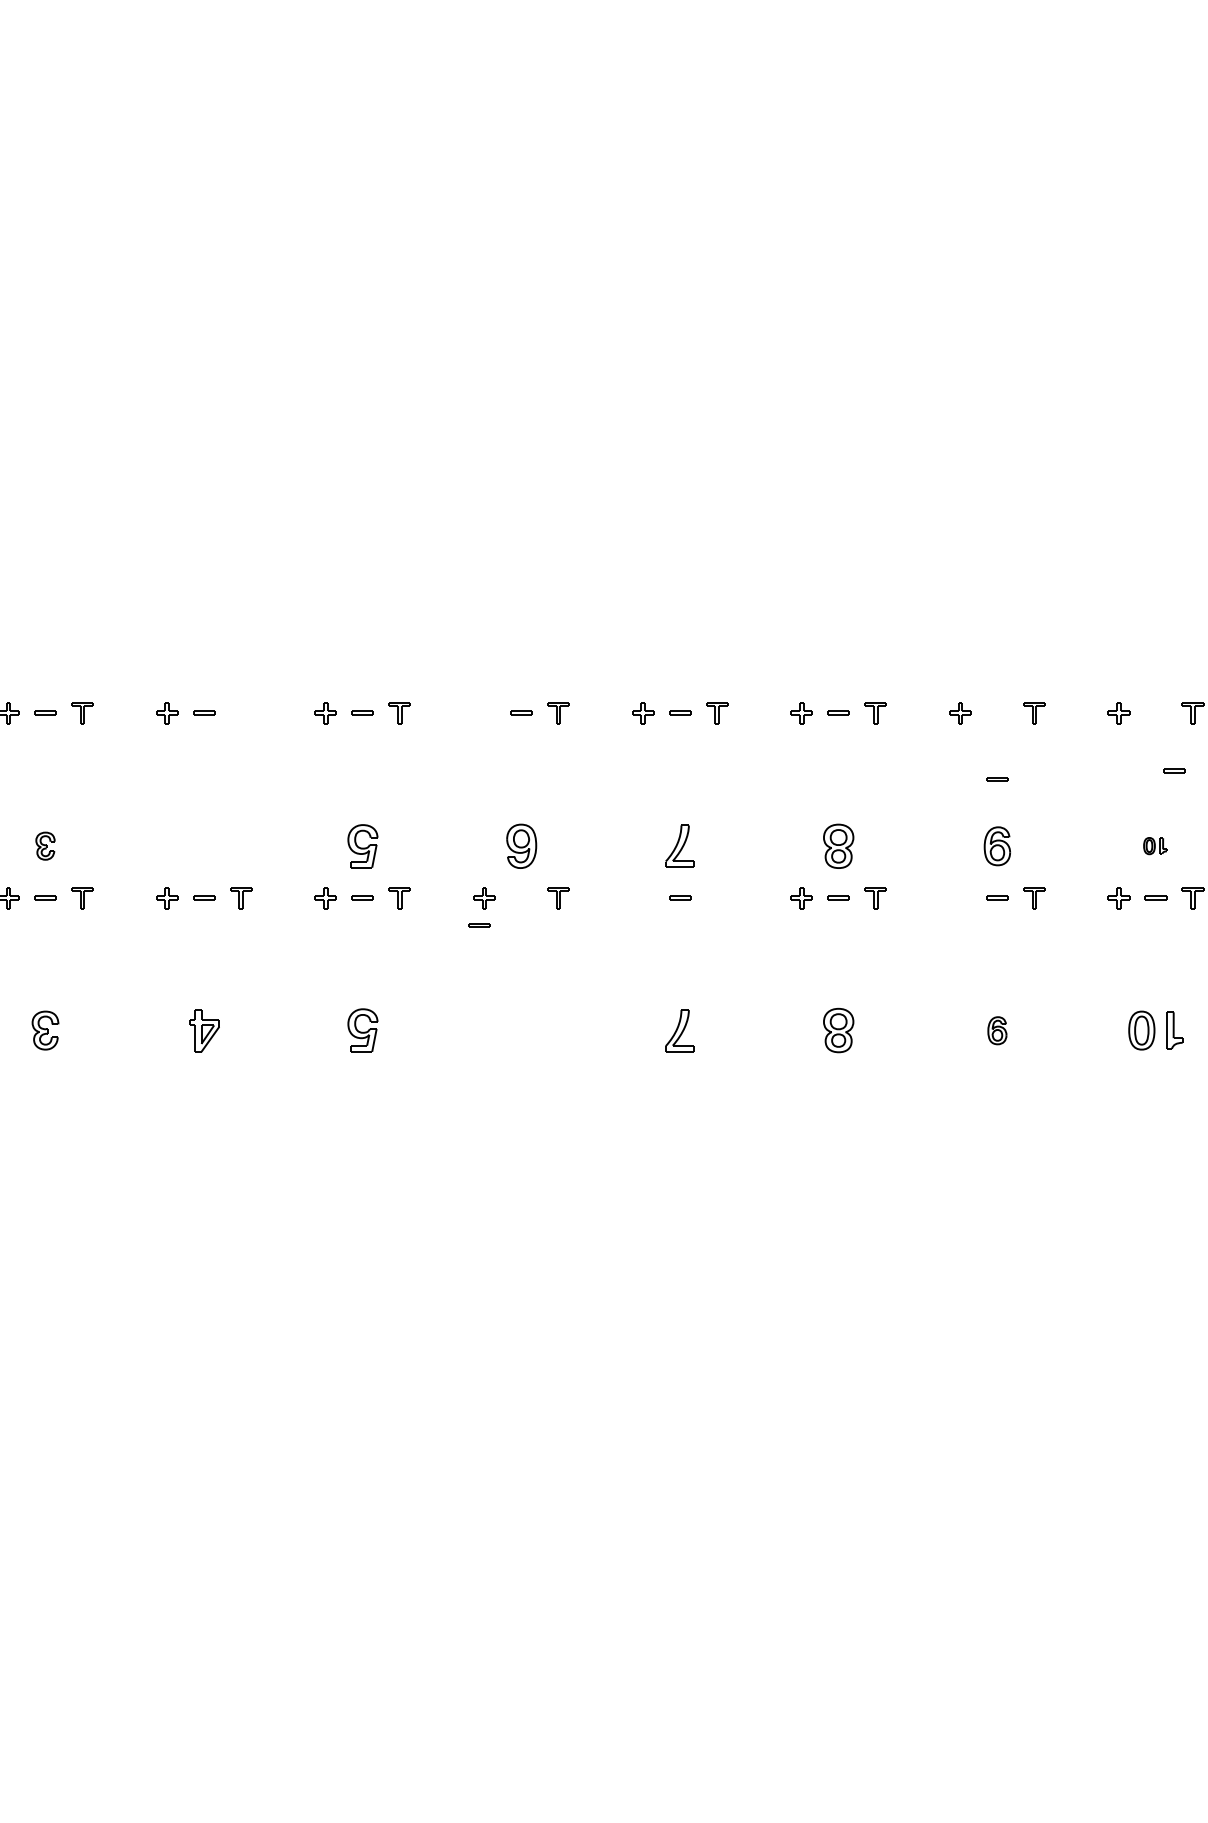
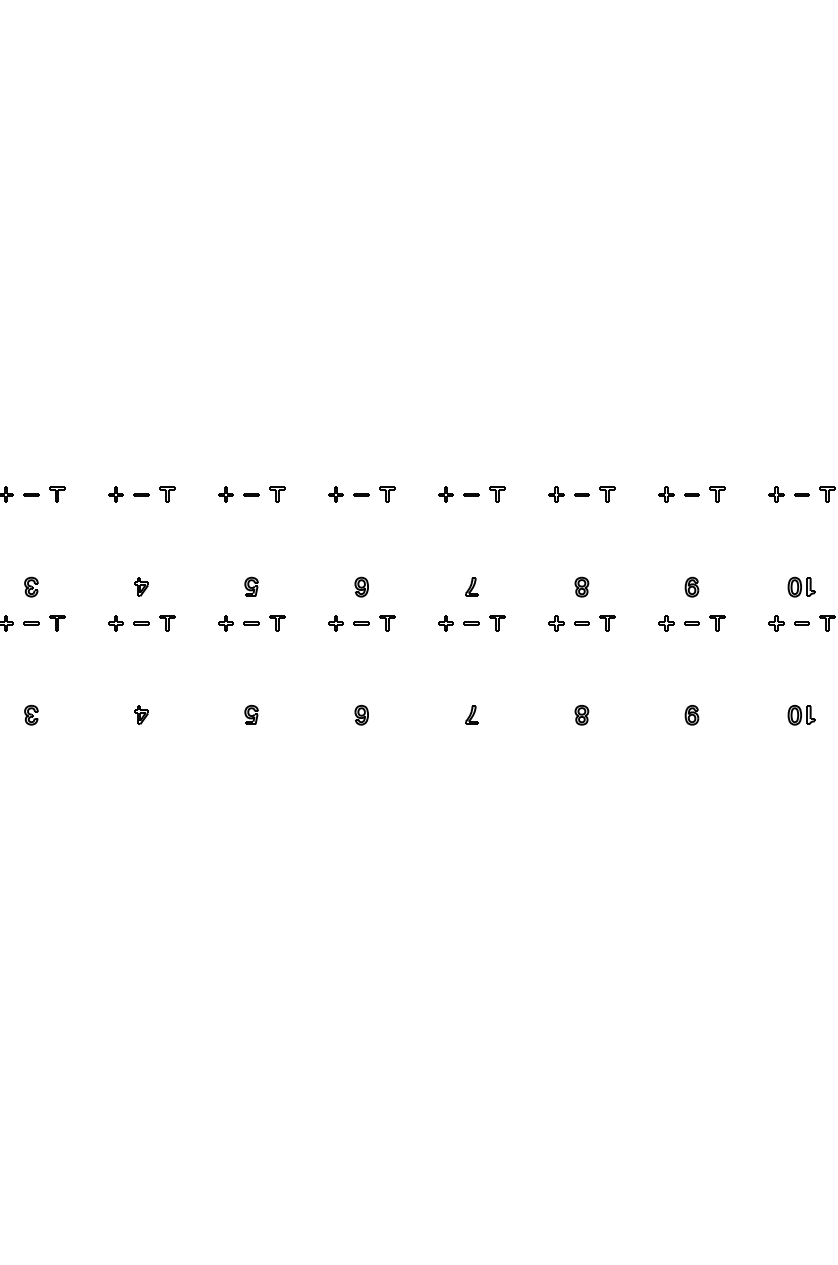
part: (241, 712) -> (167, 494), added
part: (483, 712) -> (335, 494), added
line: (1173, 770) -> (801, 494), moved
line: (996, 778) -> (691, 494), moved
part: (204, 845) -> (141, 586), added
part: (362, 845) -> (251, 586), size x0.62
part: (521, 845) -> (361, 586), size x0.62
part: (679, 845) -> (471, 586), size x0.62
part: (838, 845) -> (581, 586), size x0.62
part: (996, 845) -> (691, 586), size x0.71
part: (1155, 845) -> (801, 586), size x1.67
part: (642, 898) -> (445, 623), added
part: (717, 898) -> (497, 623), added
part: (960, 898) -> (666, 623), added
part: (479, 925) -> (361, 623), moved
part: (204, 1029) -> (141, 714), size x0.62
part: (362, 1029) -> (251, 714), size x0.62
part: (679, 1029) -> (471, 714), size x0.62
part: (45, 1031) -> (31, 715), size x0.71
part: (521, 1031) -> (361, 715), added
part: (838, 1031) -> (581, 715), size x0.62
part: (1155, 1031) -> (801, 715), size x0.71

